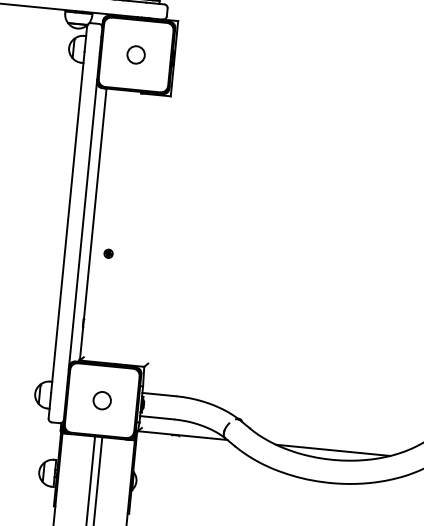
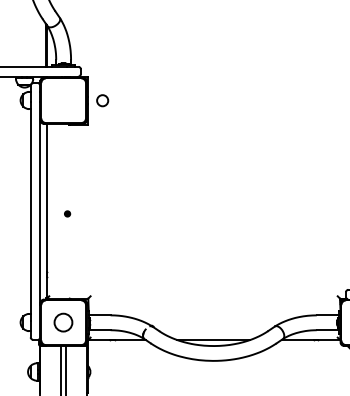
circle: (135, 54) -> (102, 100), moved
part: (108, 253) -> (67, 213), moved
circle: (102, 400) -> (63, 322), size x1.6

